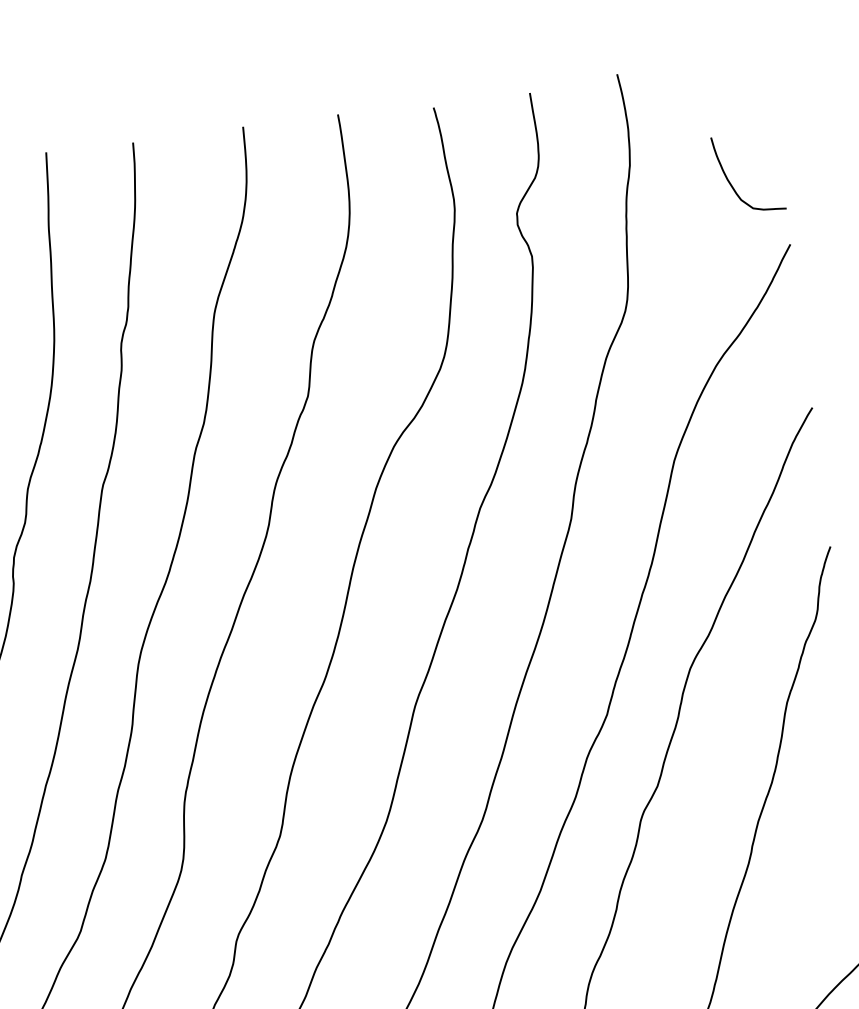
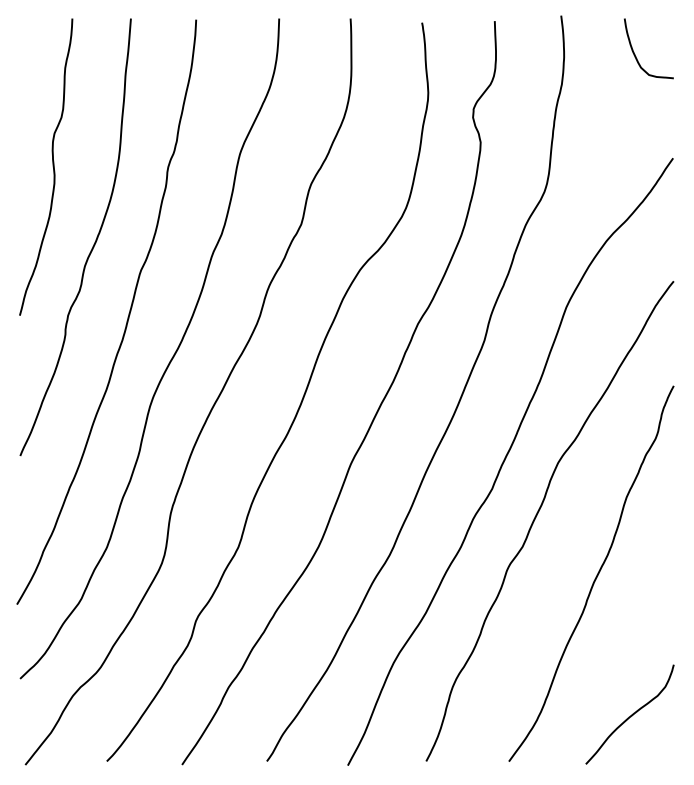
curve: (731, 183) -> (635, 54), moved

